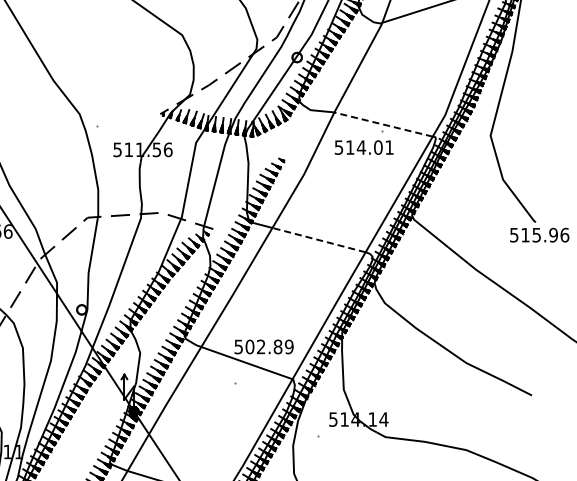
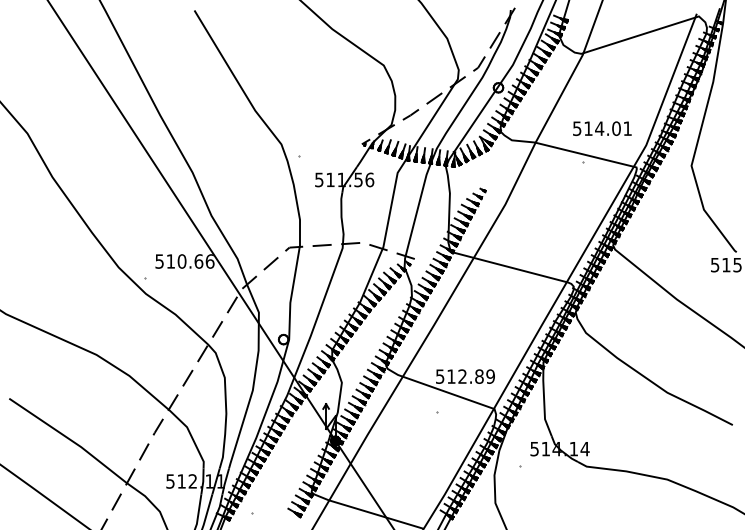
line: (383, 124) -> (584, 154), dashed -> solid
text: (364, 147) -> (602, 128), moved
line: (318, 239) -> (519, 269), dashed -> solid
text: (250, 346) -> (451, 376), 502.89 -> 512.89

